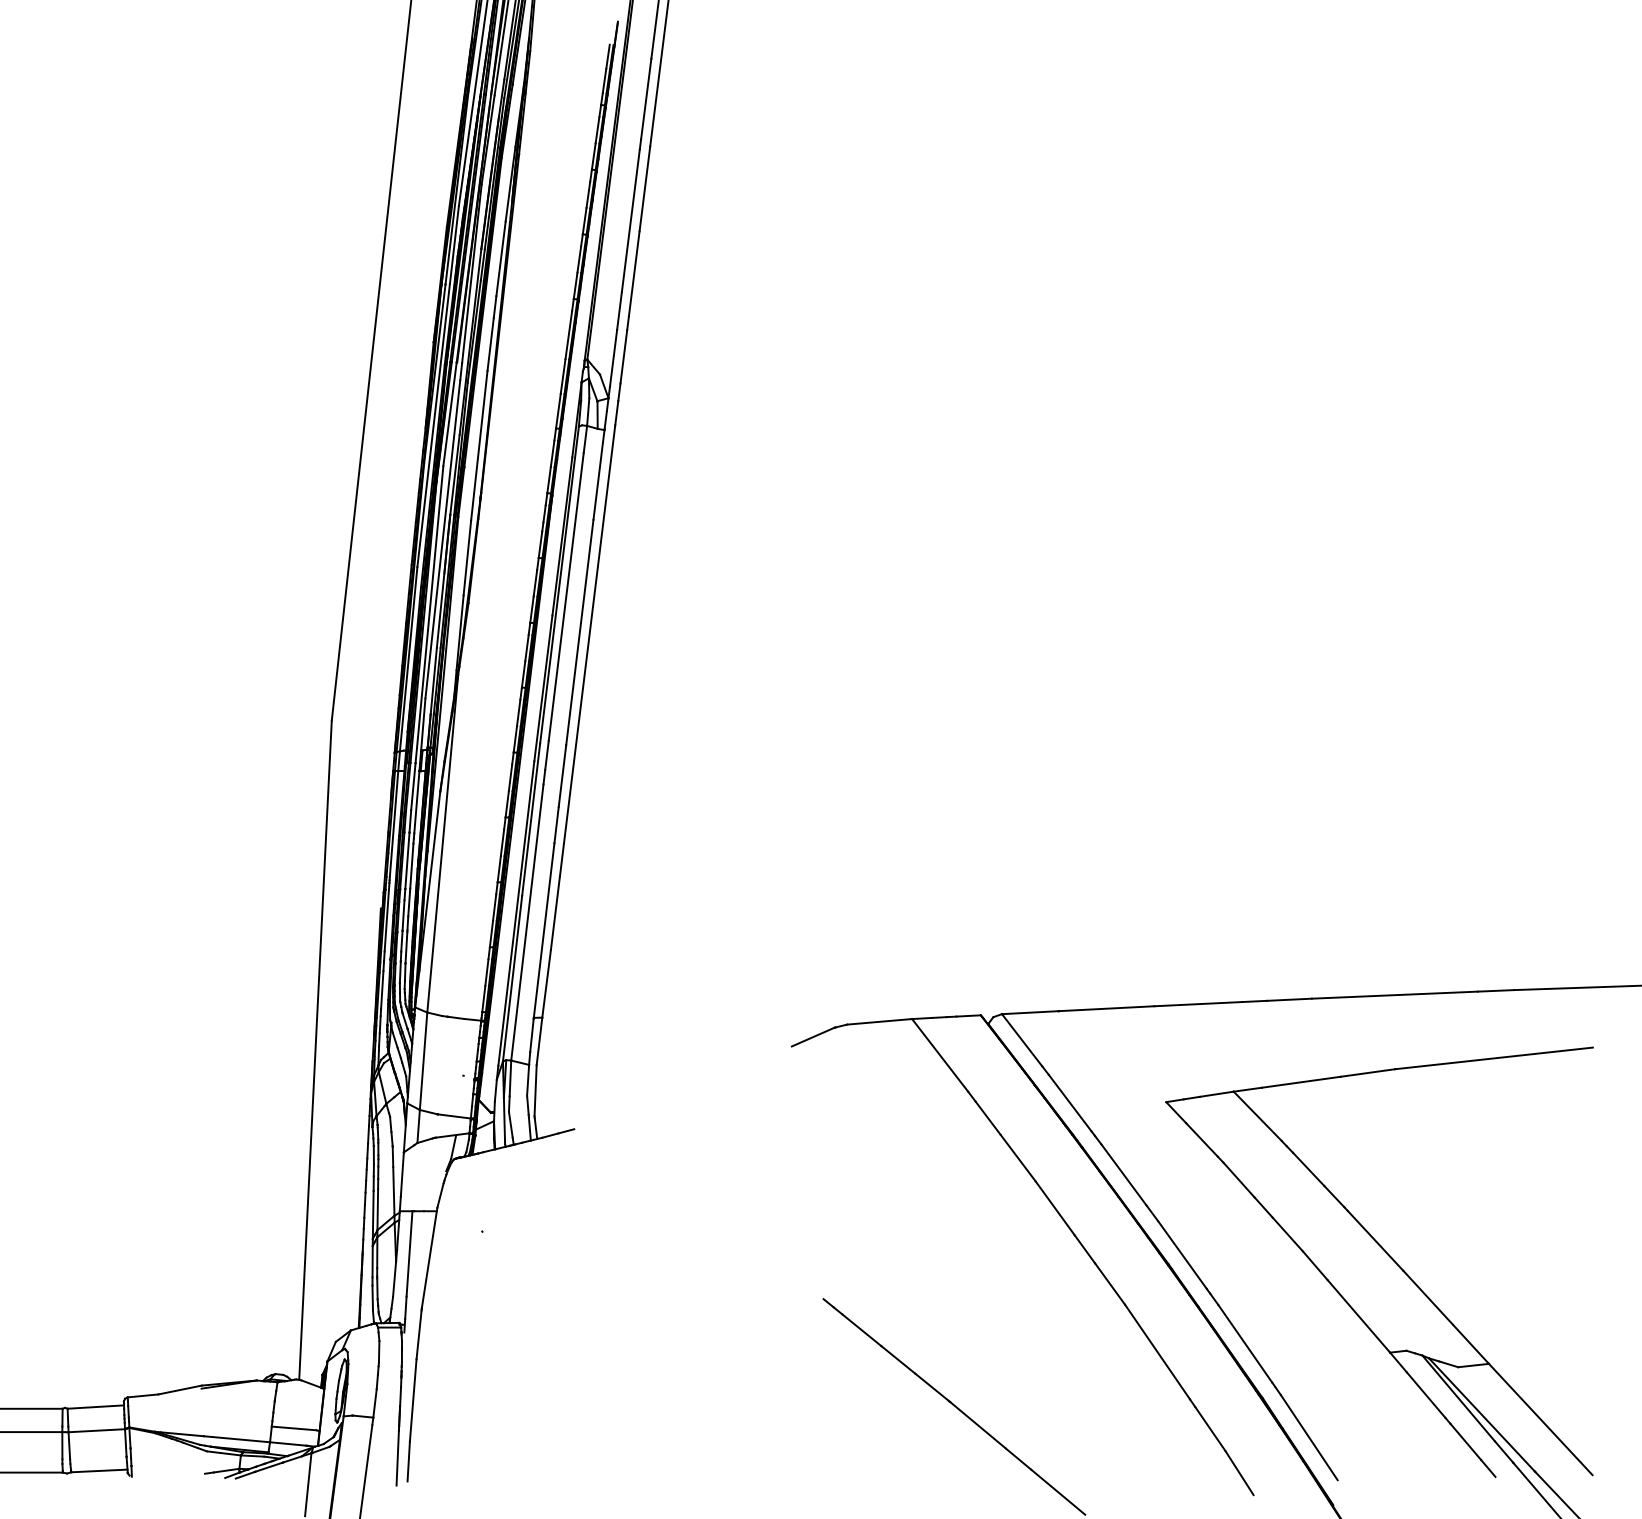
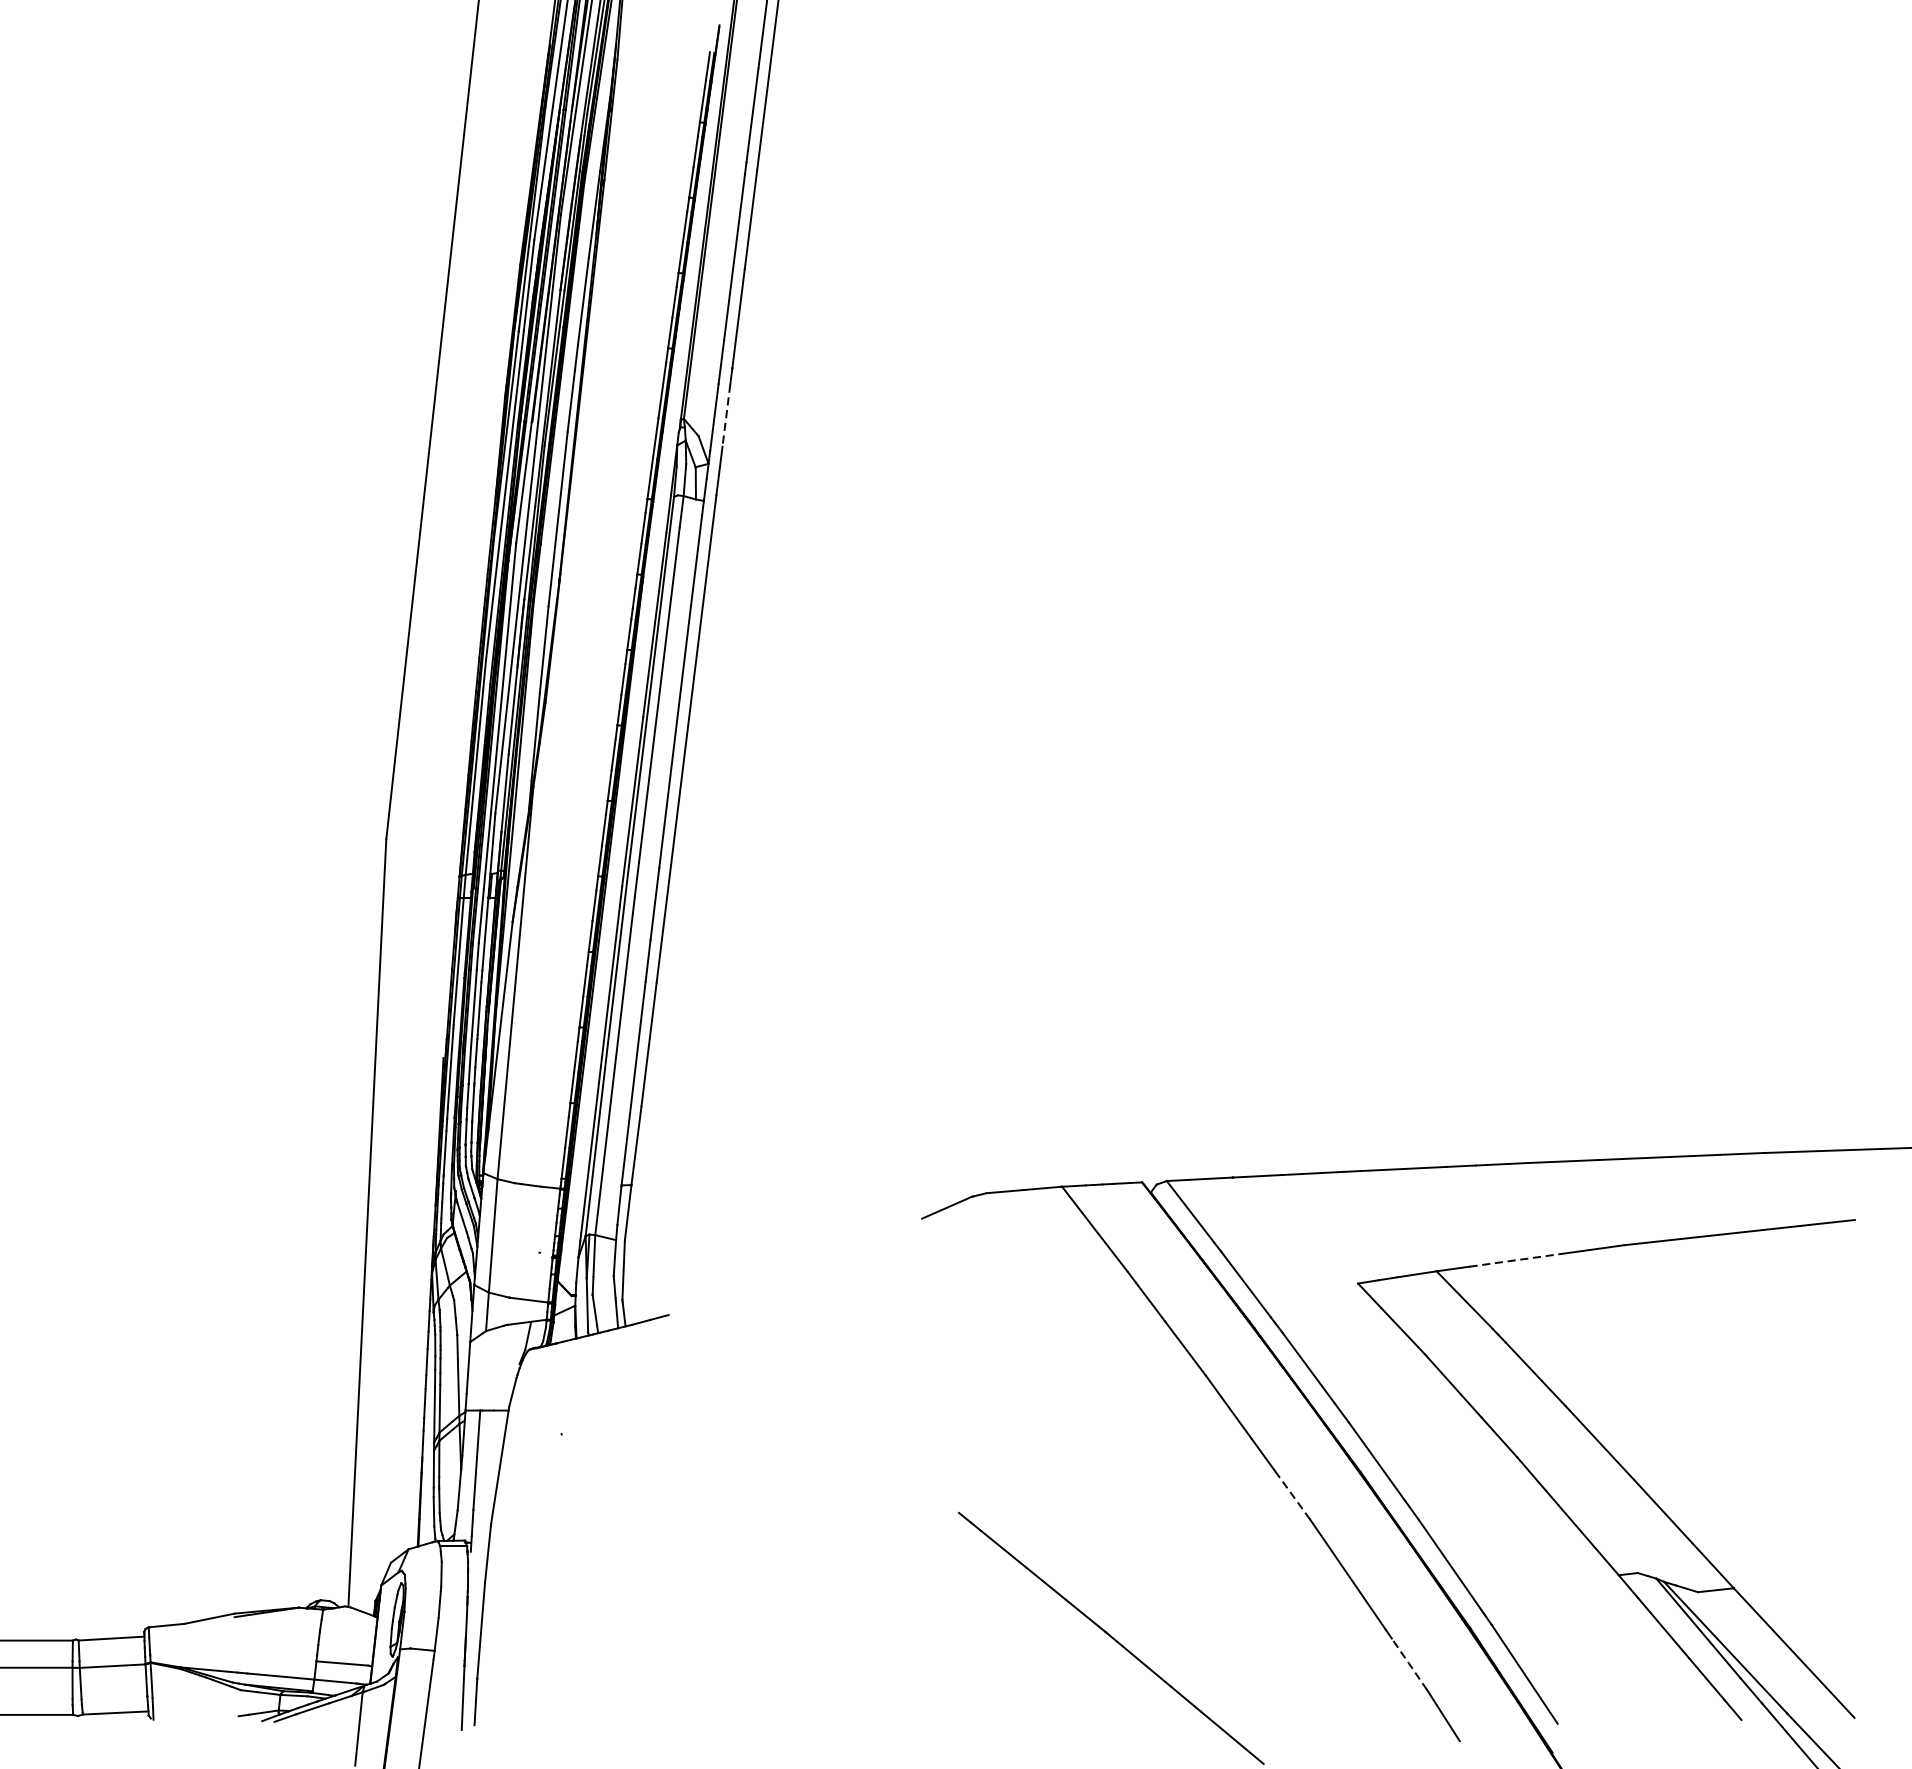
line: (623, 356) -> (726, 415), solid -> dashed
line: (1301, 1082) -> (1515, 1260), solid -> dashed
line: (1109, 1283) -> (1291, 1494), solid -> dashed
line: (1210, 1429) -> (1409, 1664), solid -> dashed

